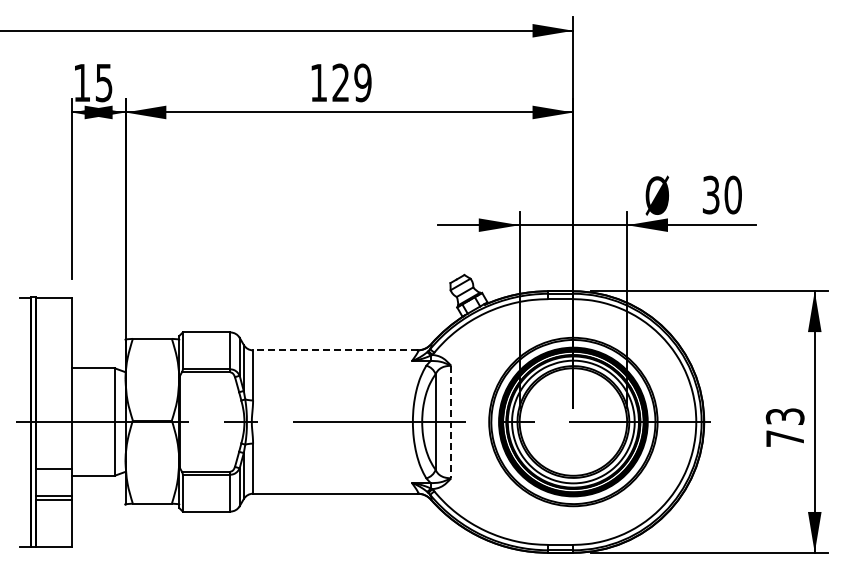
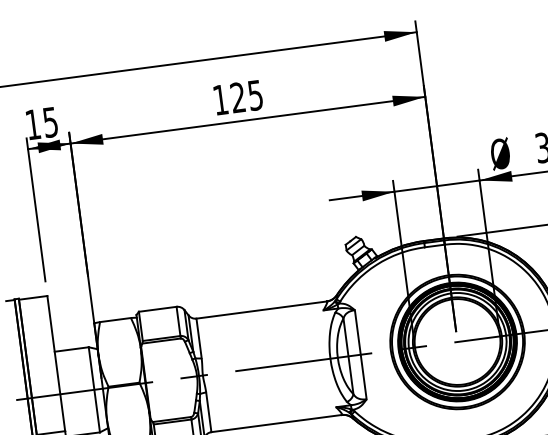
text: (362, 82) -> (255, 95), 129 -> 125
line: (334, 350) -> (260, 310), dashed -> solid
line: (451, 422) -> (361, 355), dashed -> solid

